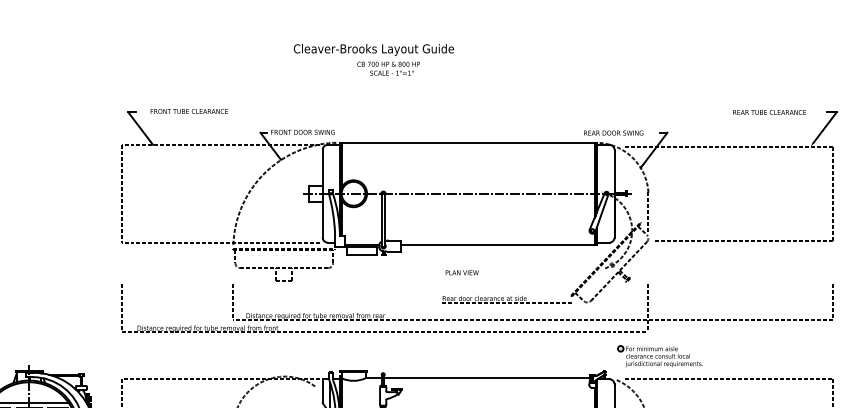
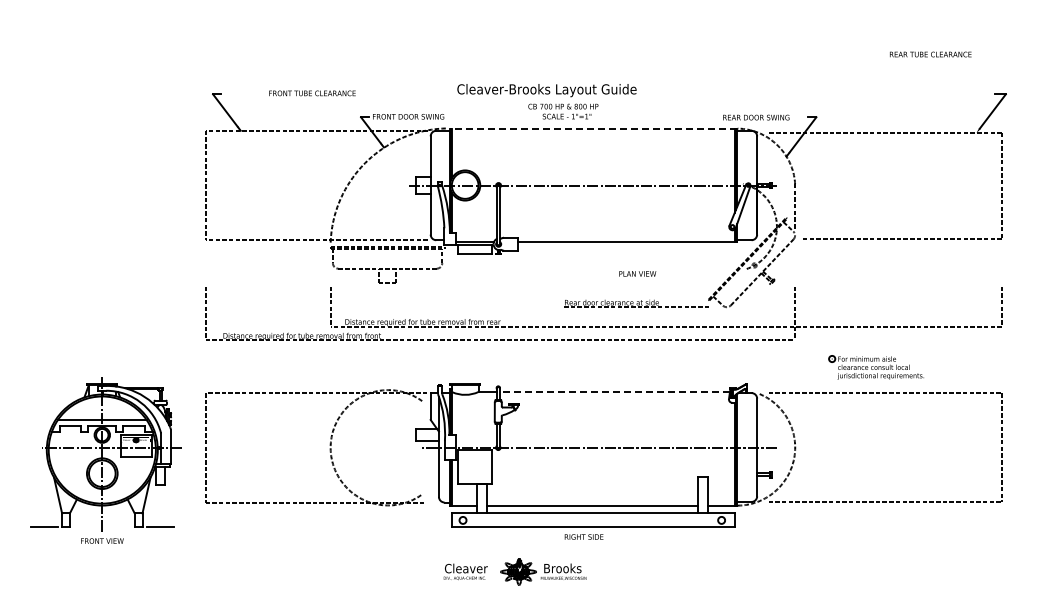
text: (373, 59) -> (546, 101), moved
text: (189, 111) -> (312, 93), moved
text: (769, 112) -> (930, 54), moved
line: (468, 142) -> (593, 128), solid -> dashed
text: (461, 272) -> (637, 273), moved
part: (659, 356) -> (875, 367), moved
line: (487, 377) -> (614, 391), solid -> dashed

